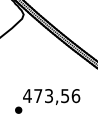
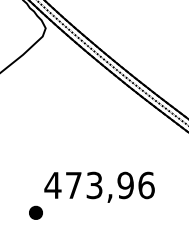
text: (65, 95) -> (126, 184), 473,56 -> 473,96

